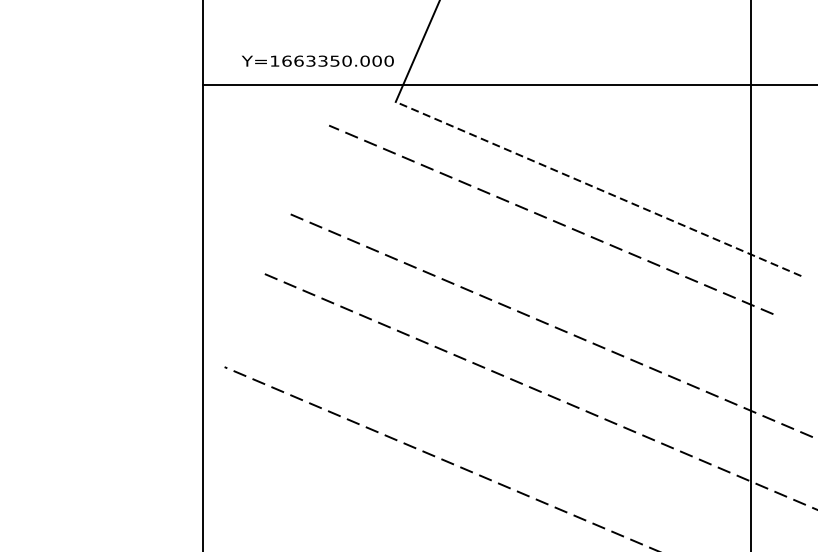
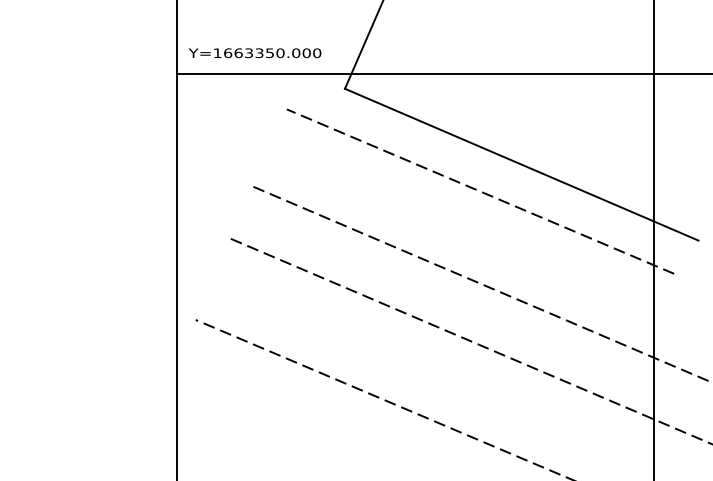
text: (317, 61) -> (254, 53), moved
line: (598, 188) -> (521, 164), dashed -> solid

